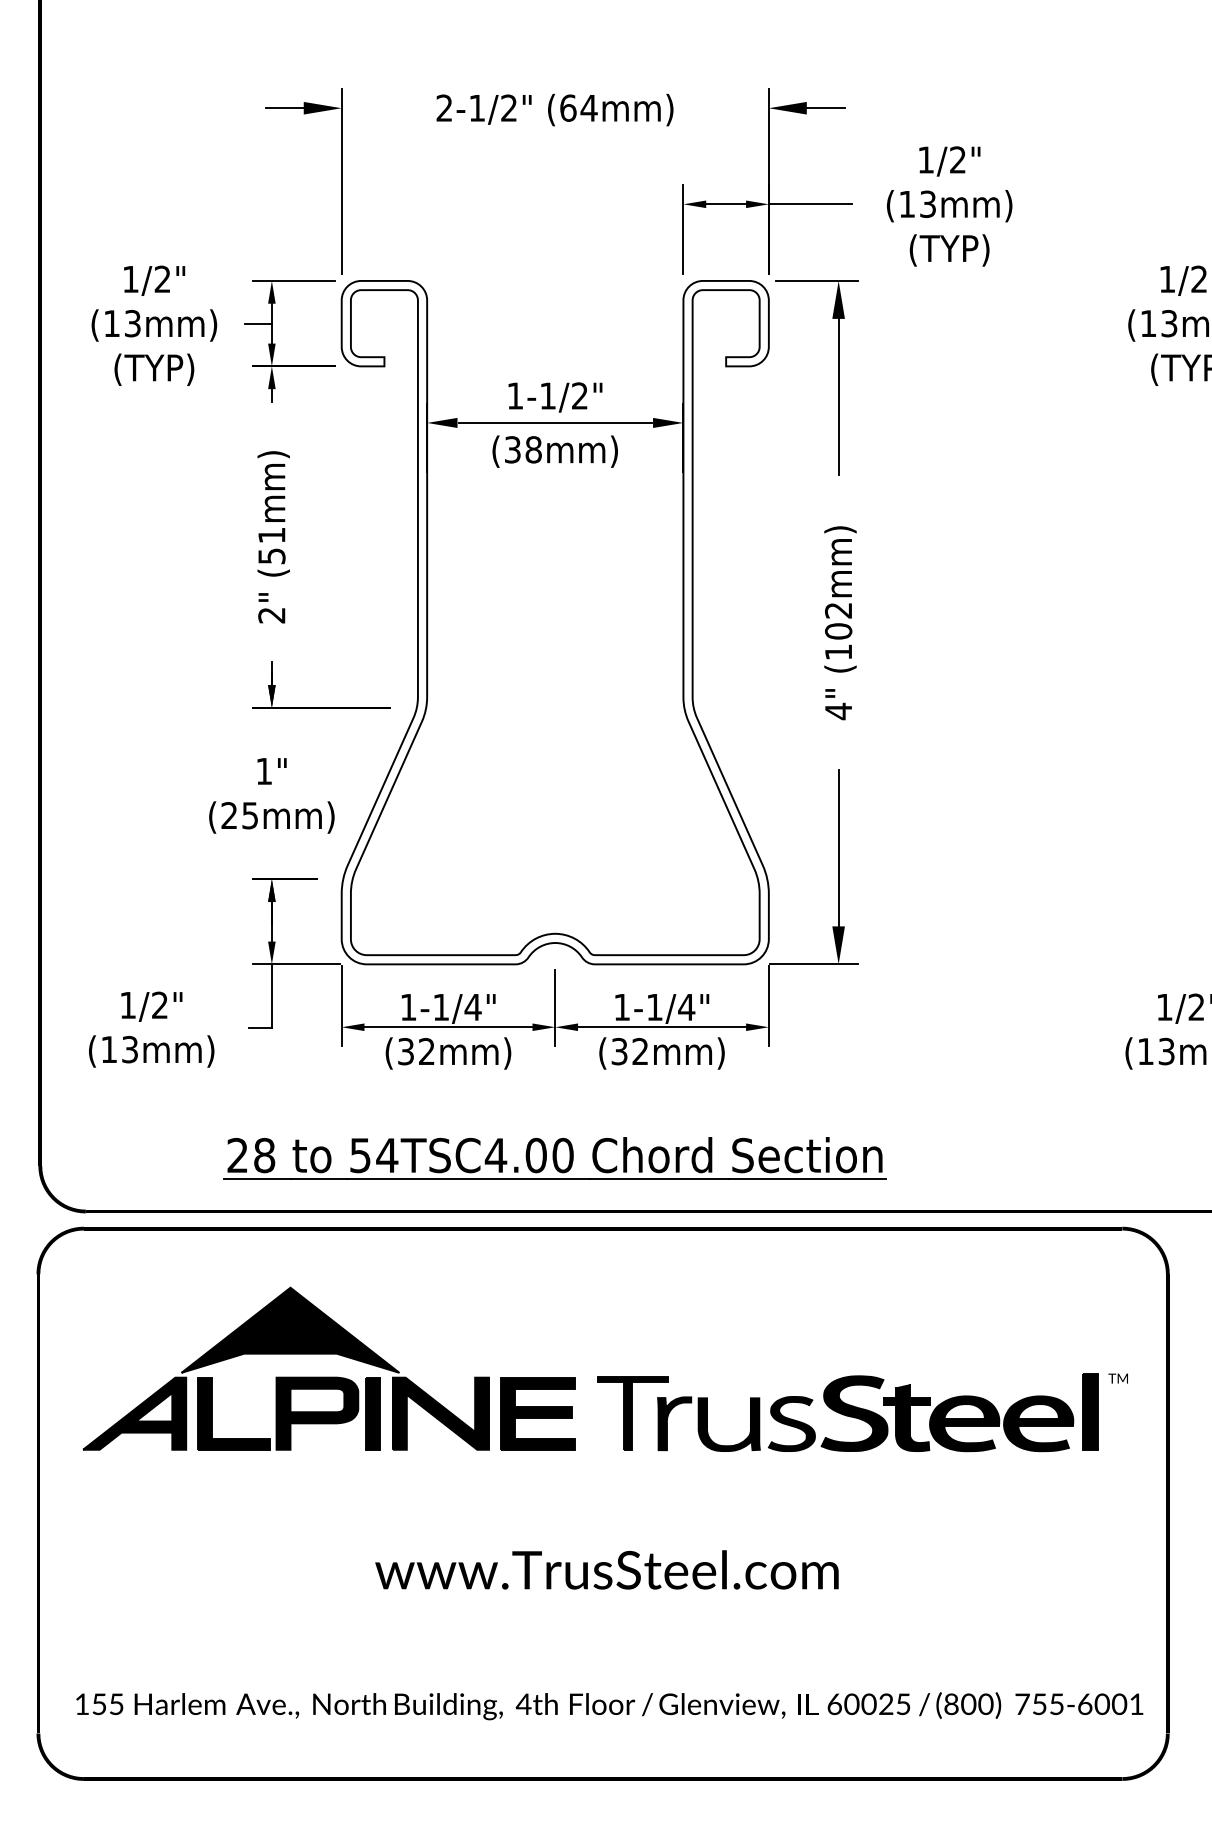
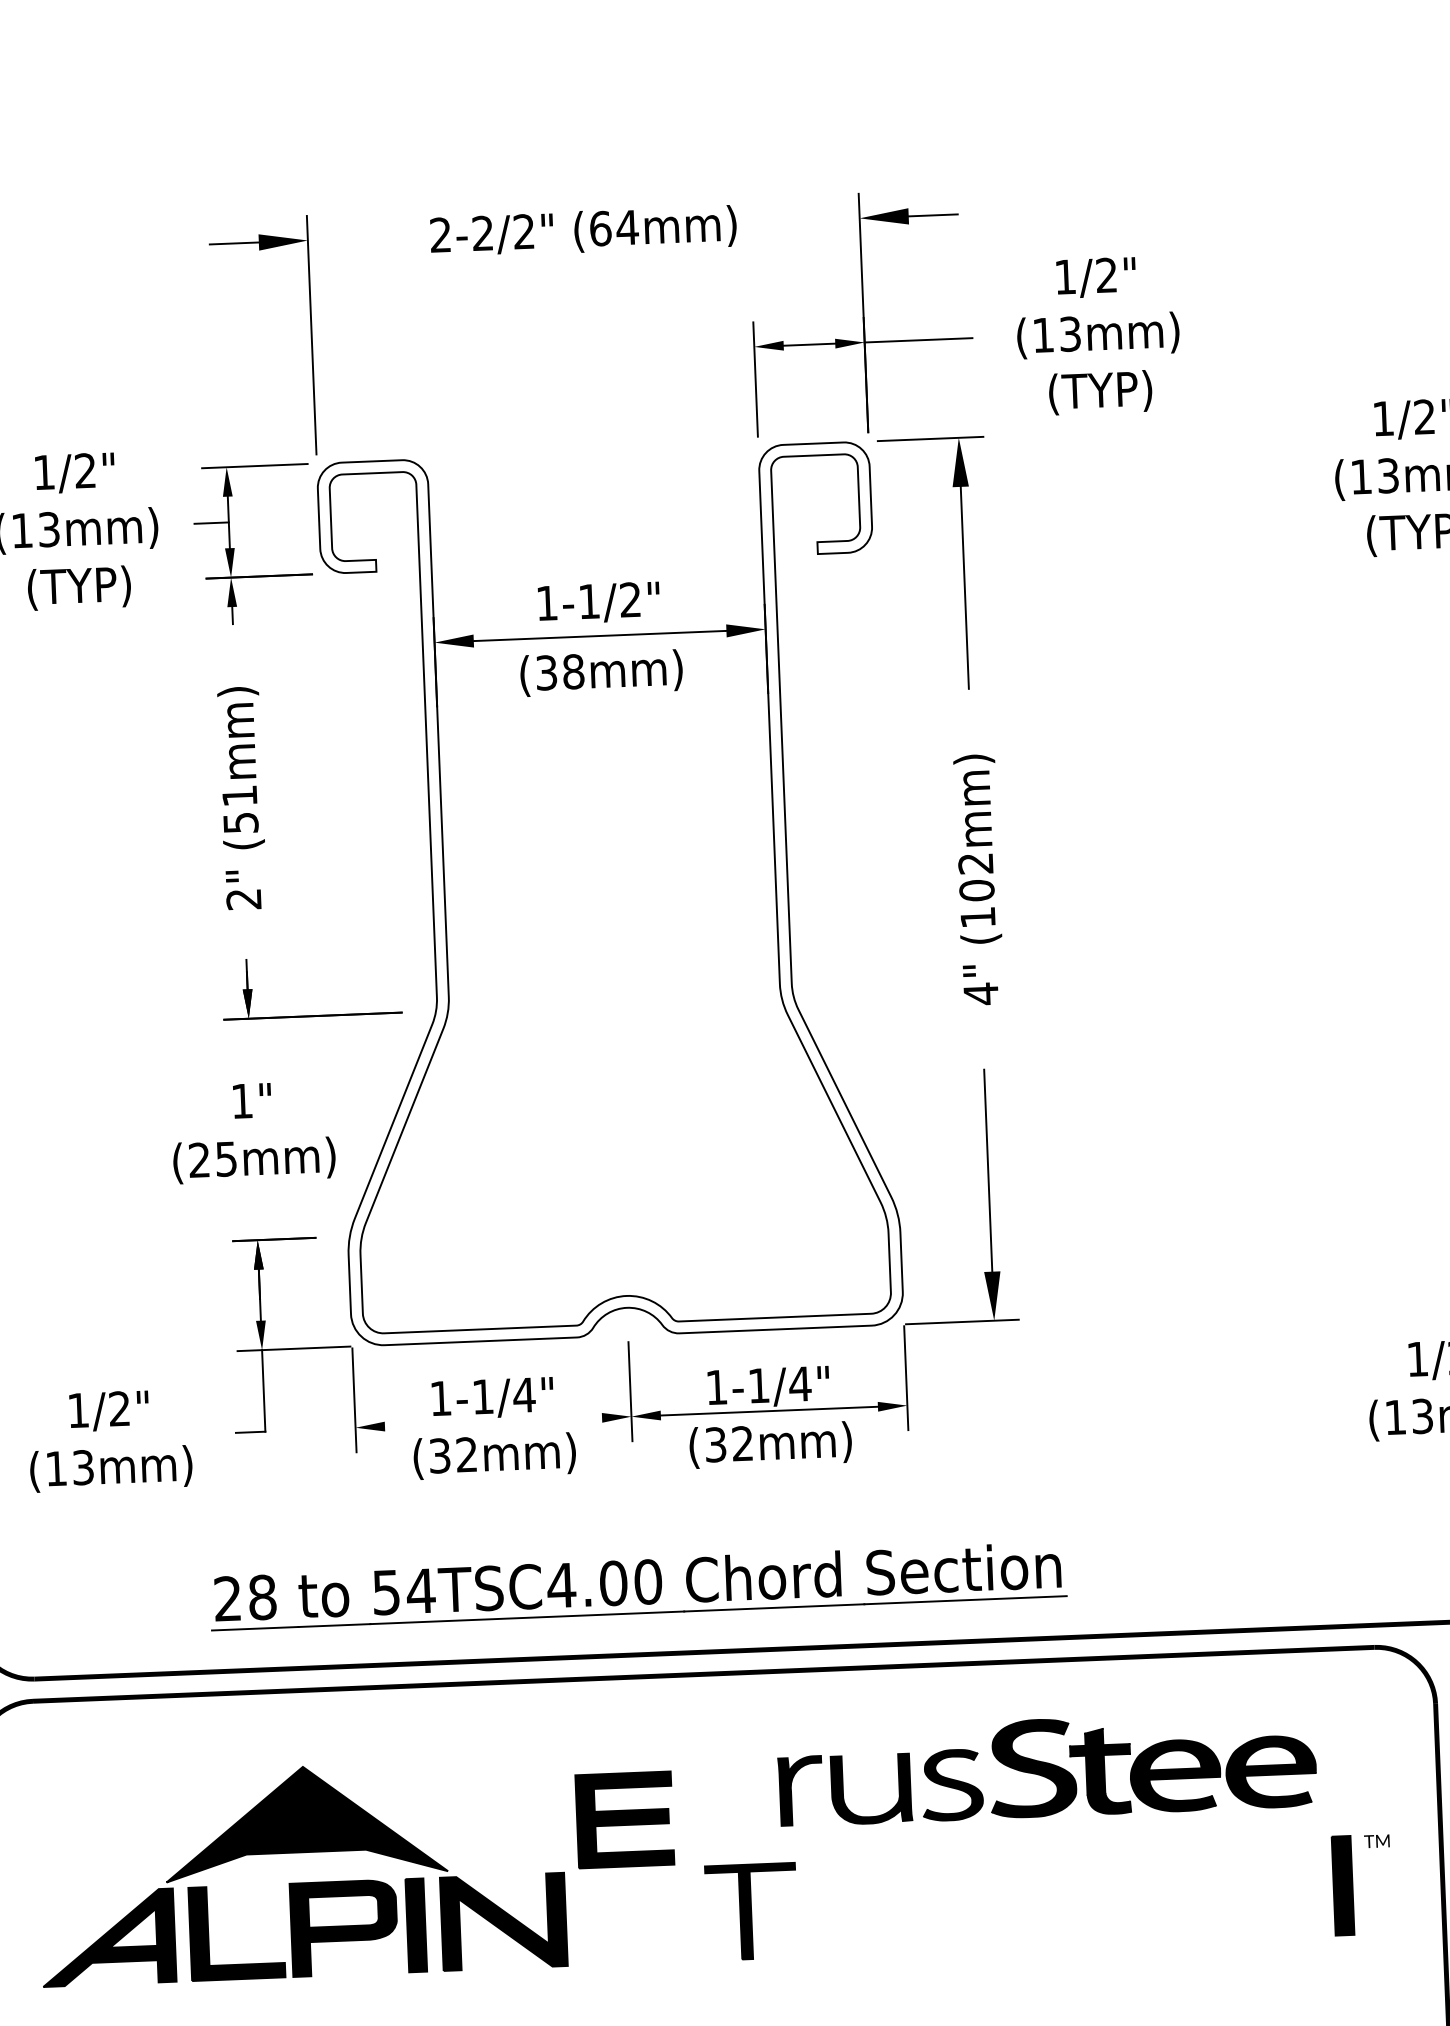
text: (476, 107) -> (481, 232), 2-1/2" -> 2-2/2"
line: (448, 1027) -> (493, 1422), removed
part: (537, 1413) -> (624, 1819), moved
part: (865, 1413) -> (1046, 1767), moved

